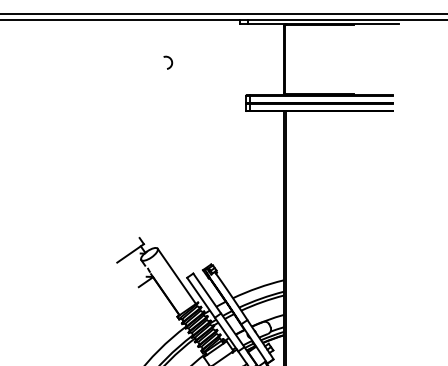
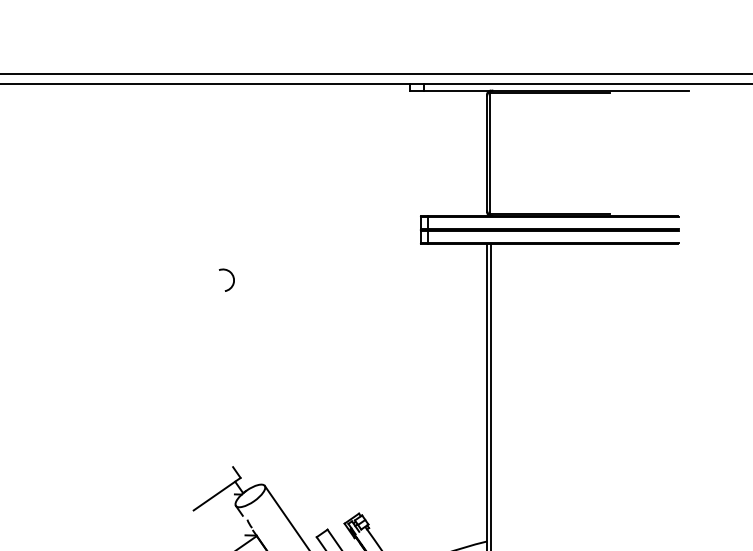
curve: (170, 60) -> (231, 276), moved

